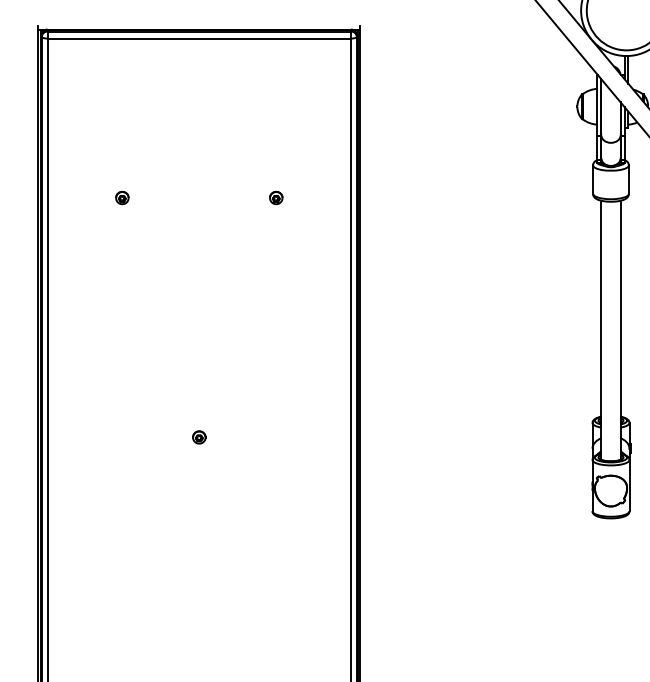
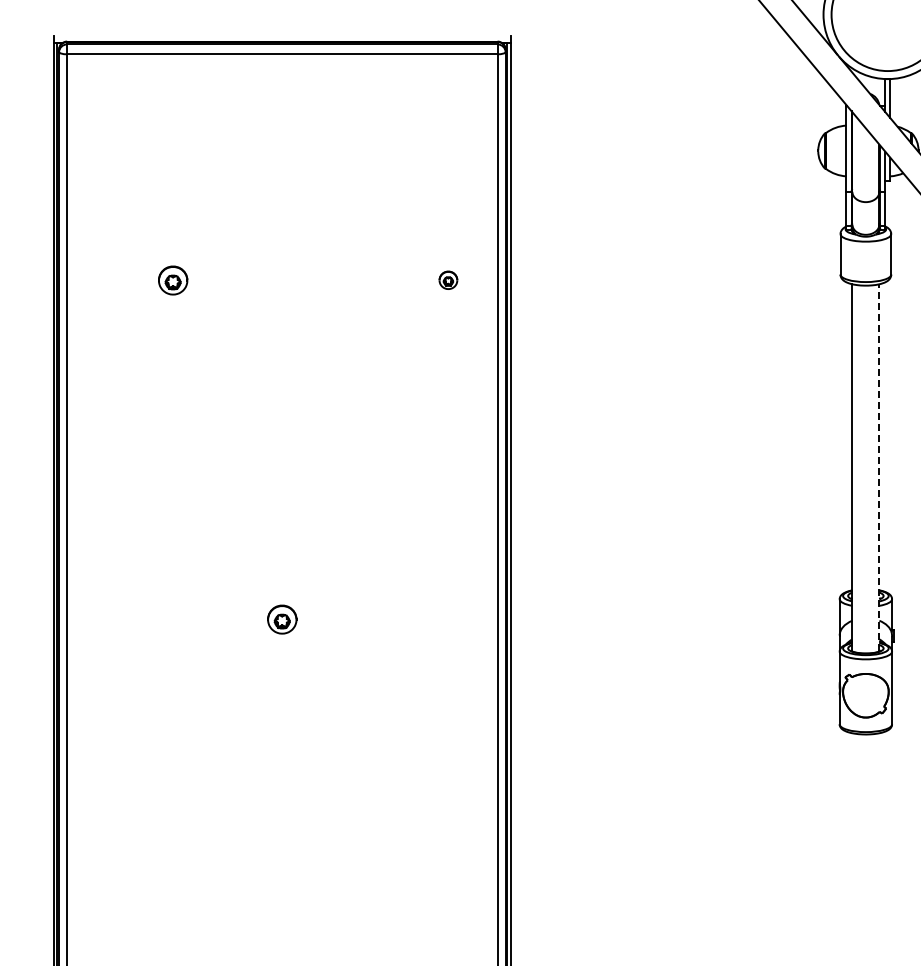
part: (122, 197) -> (173, 279), size x1.6
part: (276, 197) -> (448, 279), moved
line: (620, 330) -> (879, 467), solid -> dashed
part: (199, 437) -> (282, 619), size x1.6

